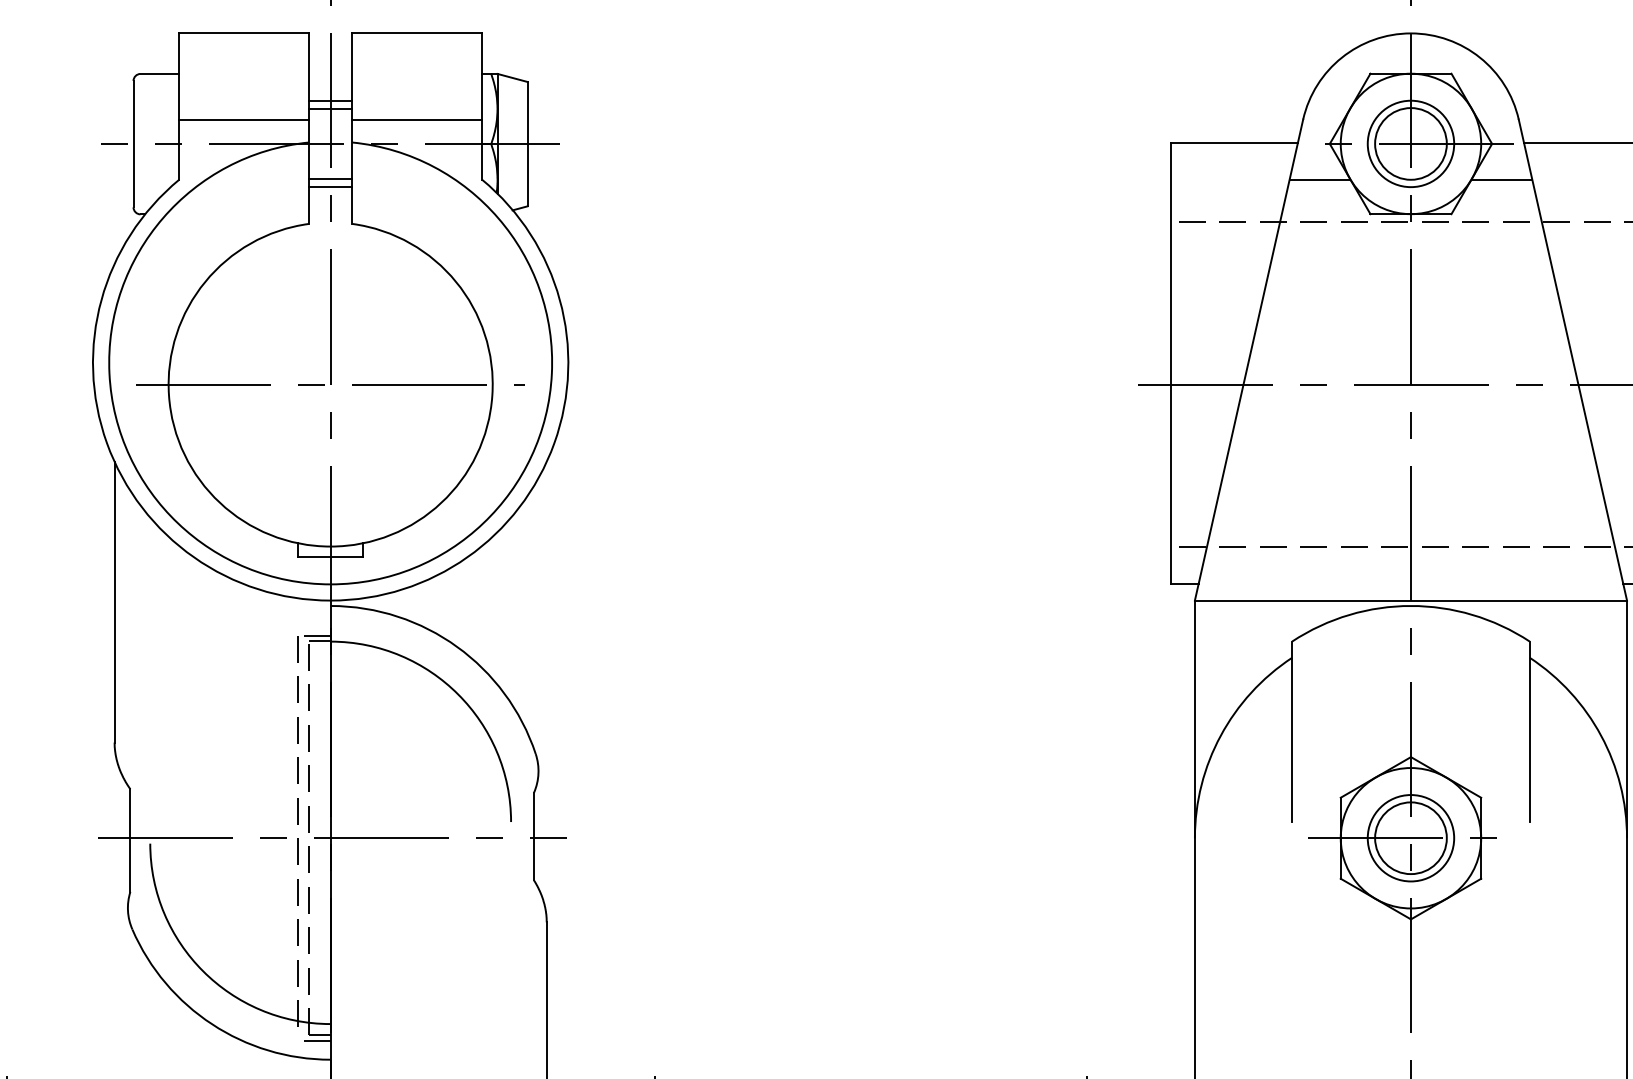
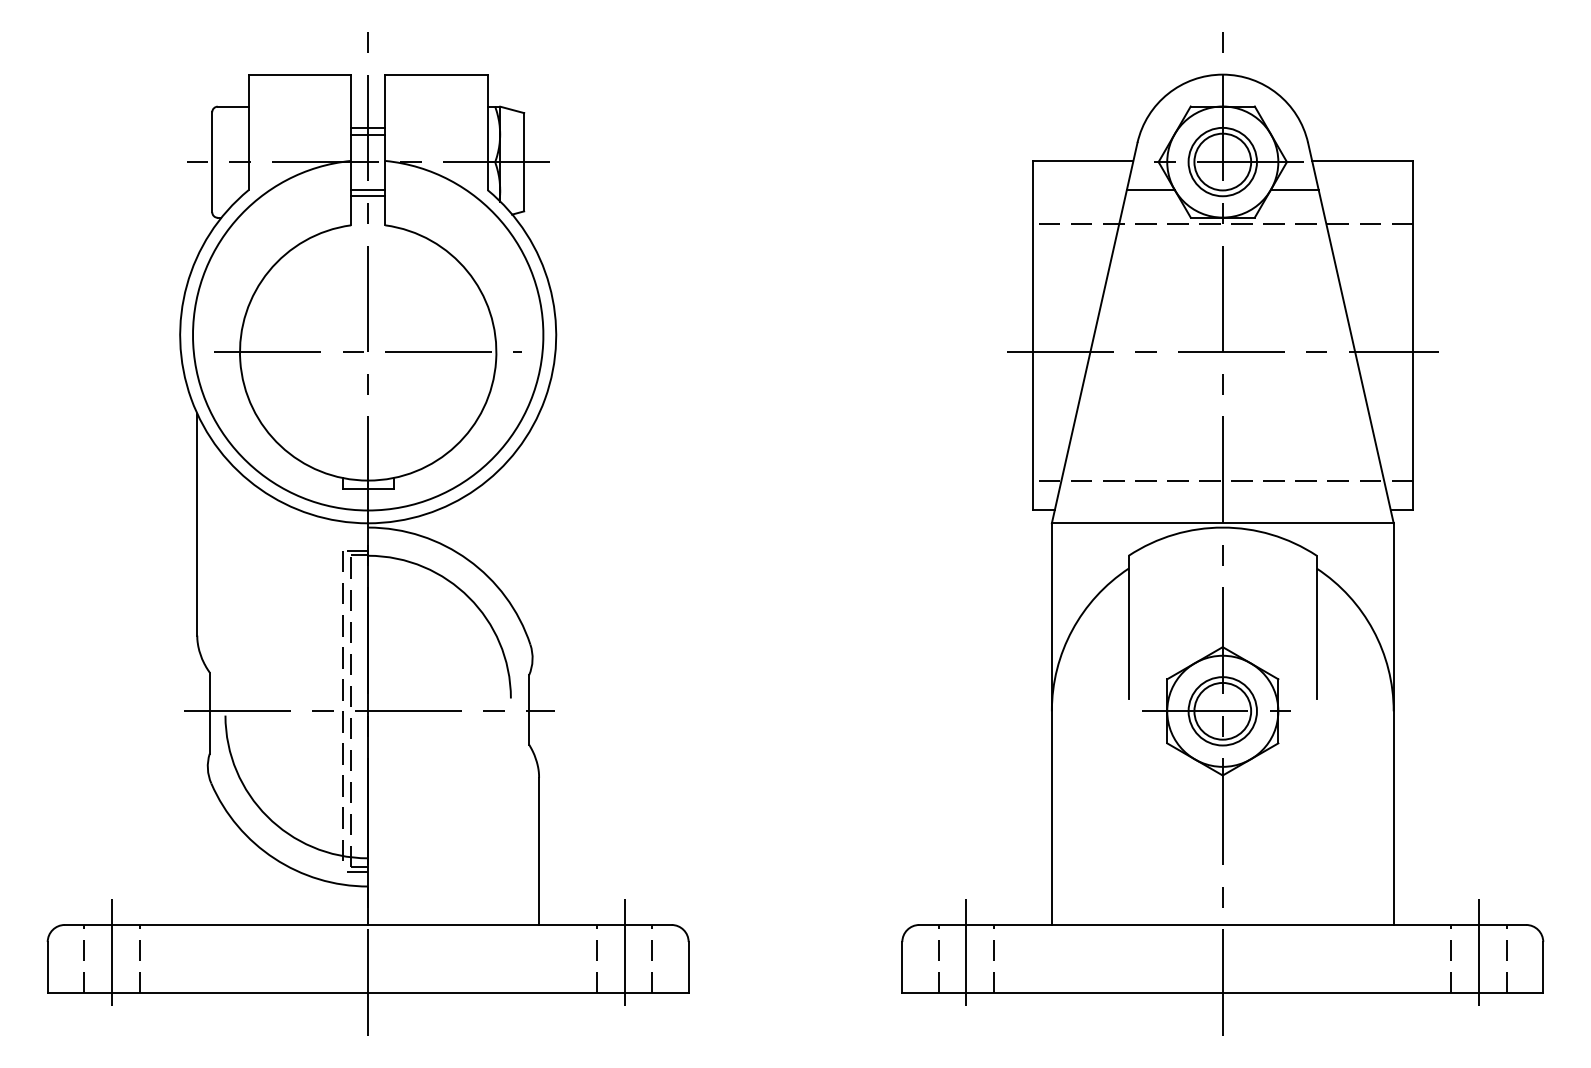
line: (243, 119) -> (299, 142), removed
line: (417, 119) -> (436, 142), removed

